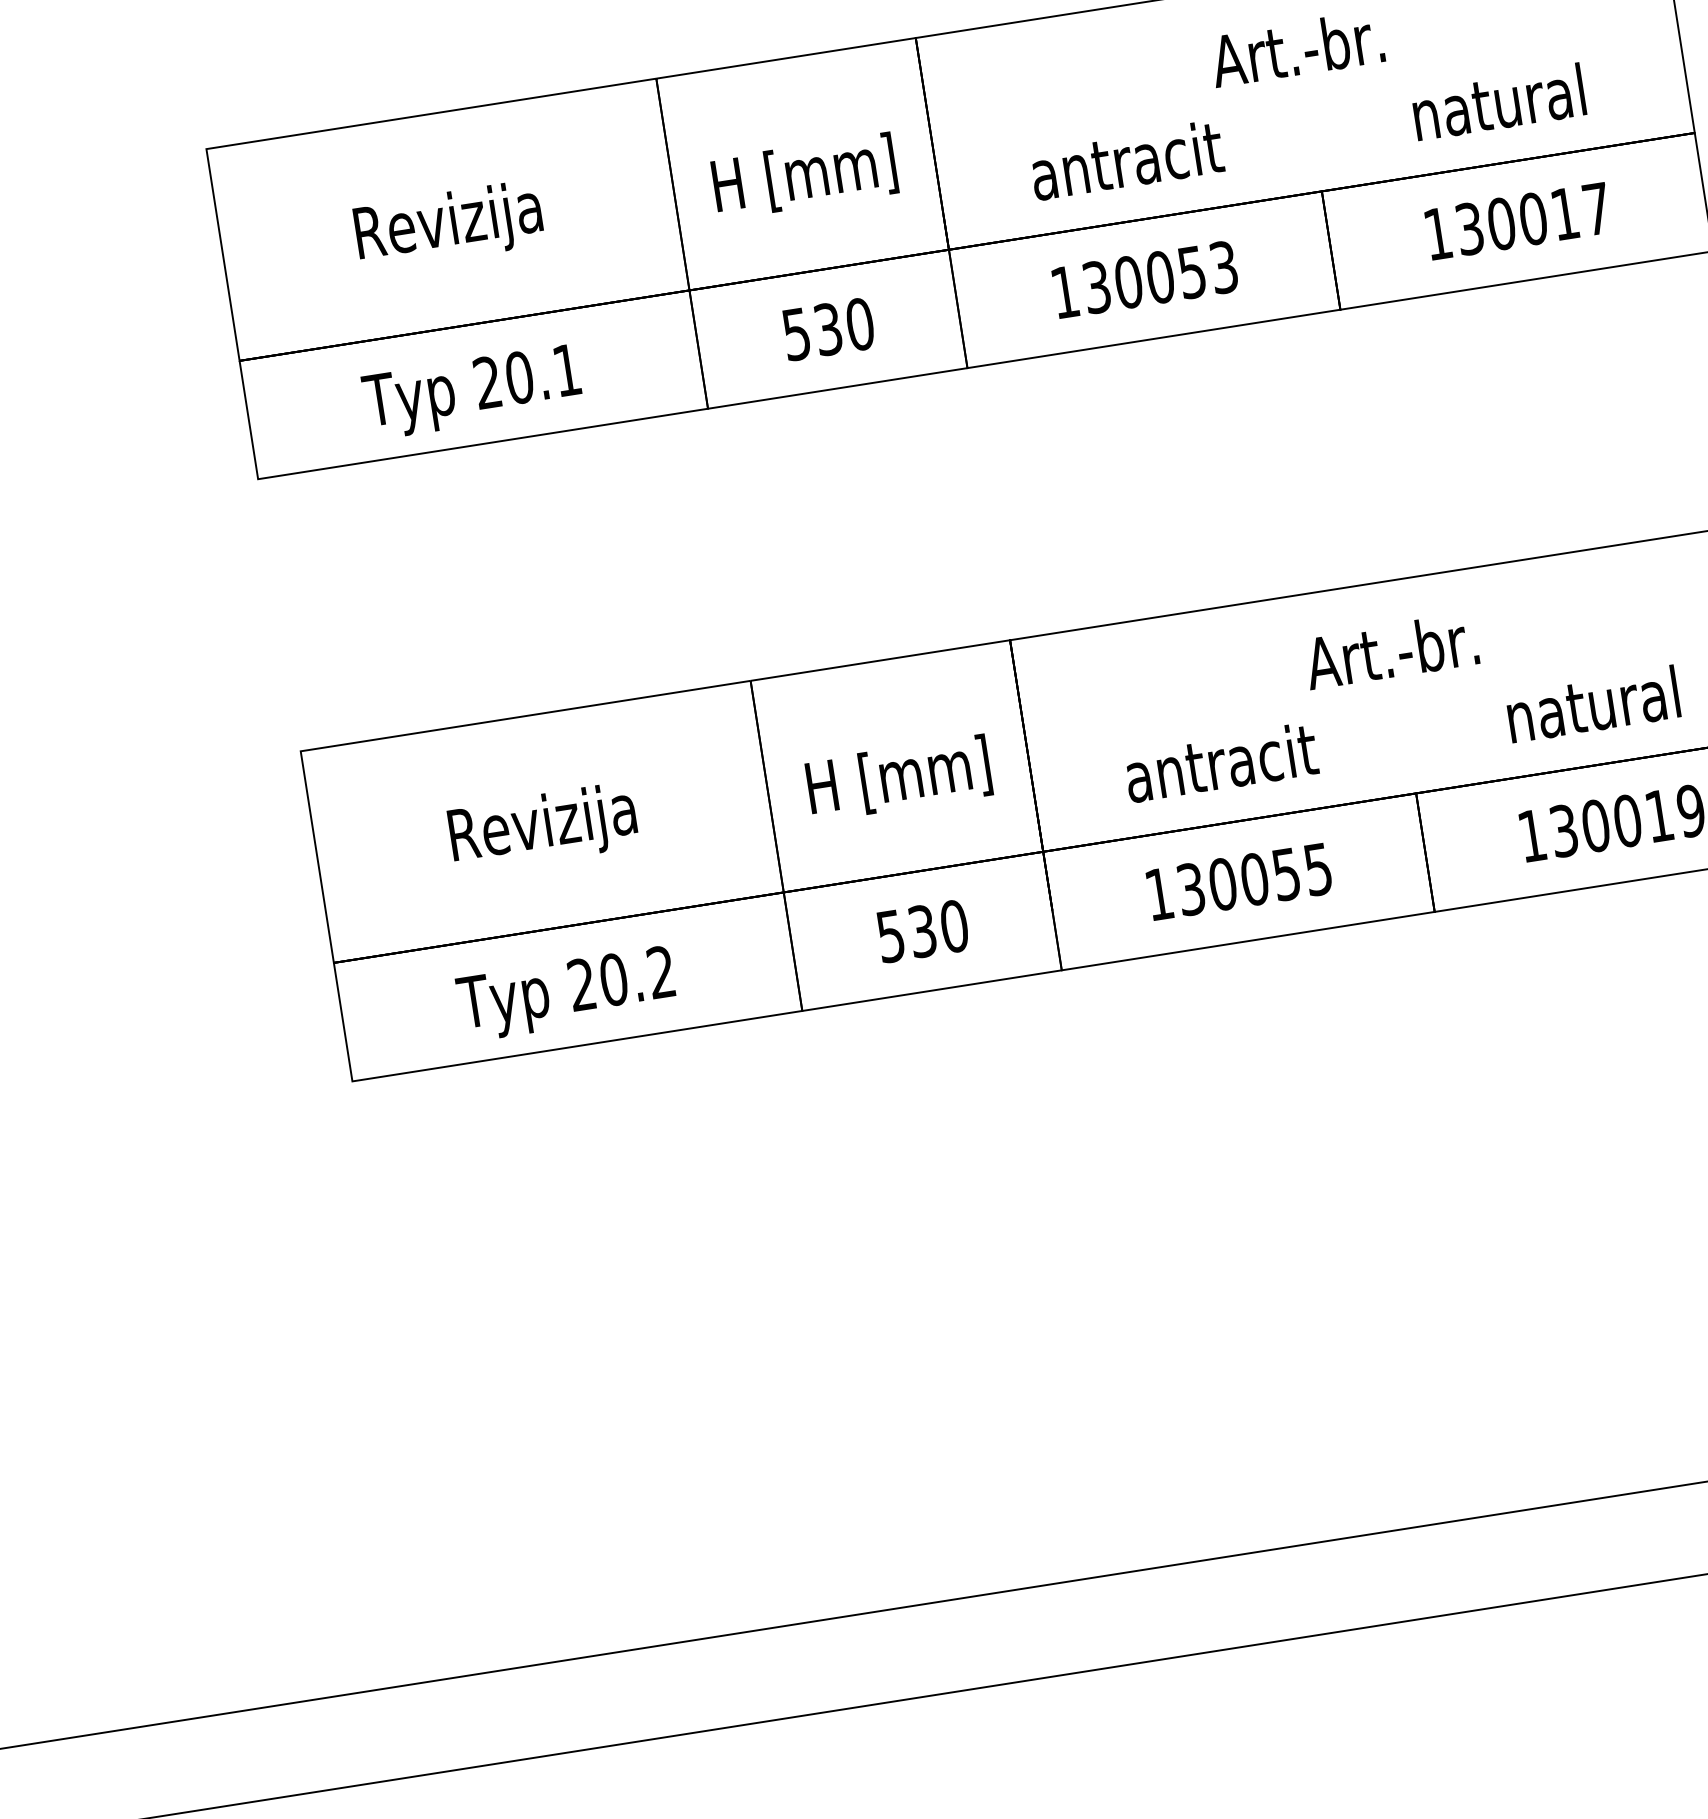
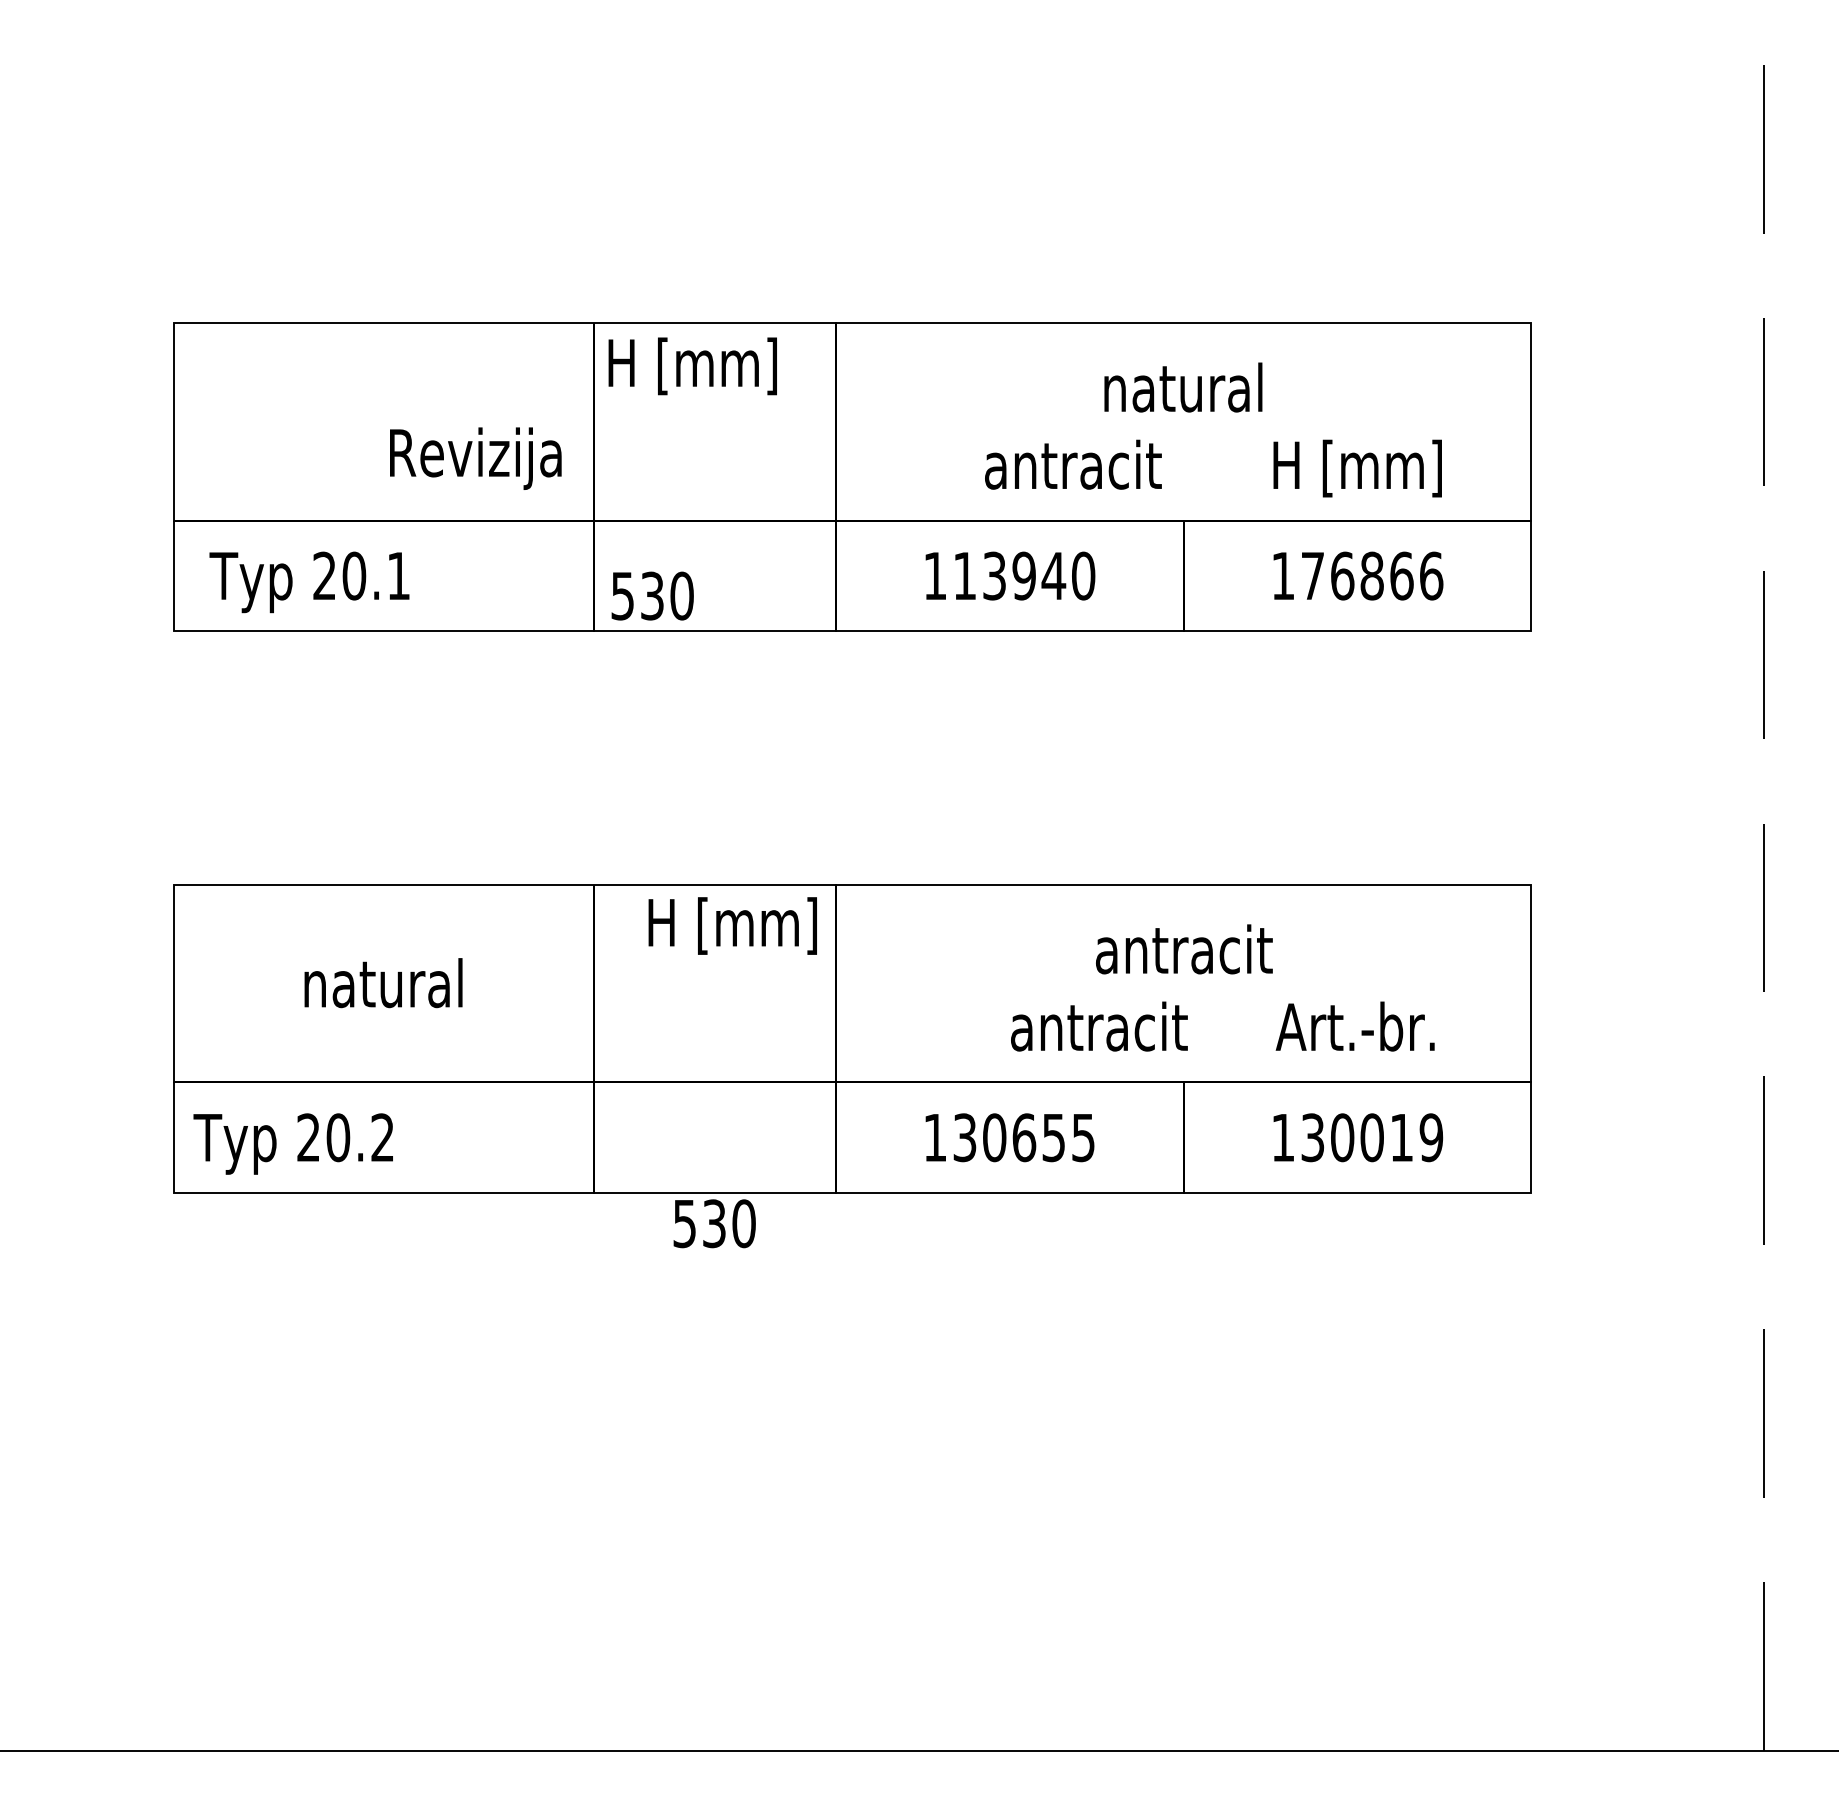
text: (1297, 48) -> (1181, 387), Art.-br. -> natural
text: (1499, 106) -> (1357, 468), natural -> H [mm]
text: (1126, 160) -> (1073, 464), moved
text: (804, 176) -> (692, 366), moved
text: (1533, 218) -> (1372, 575), 130017 -> 176866
text: (448, 225) -> (475, 458), moved
text: (1160, 276) -> (1024, 575), 130053 -> 113940
text: (828, 328) -> (652, 595), moved
text: (472, 392) -> (309, 582), moved
text: (1394, 650) -> (1184, 949), Art.-br. -> antracit
text: (1591, 704) -> (1355, 1026), natural -> Art.-br.
text: (1221, 762) -> (1099, 1026), moved
text: (898, 777) -> (732, 925), moved
text: (543, 828) -> (383, 989), Revizija -> natural
text: (1254, 879) -> (1024, 1137), 130055 -> 130655
text: (922, 931) -> (714, 1223), moved
text: (565, 993) -> (292, 1143), moved

